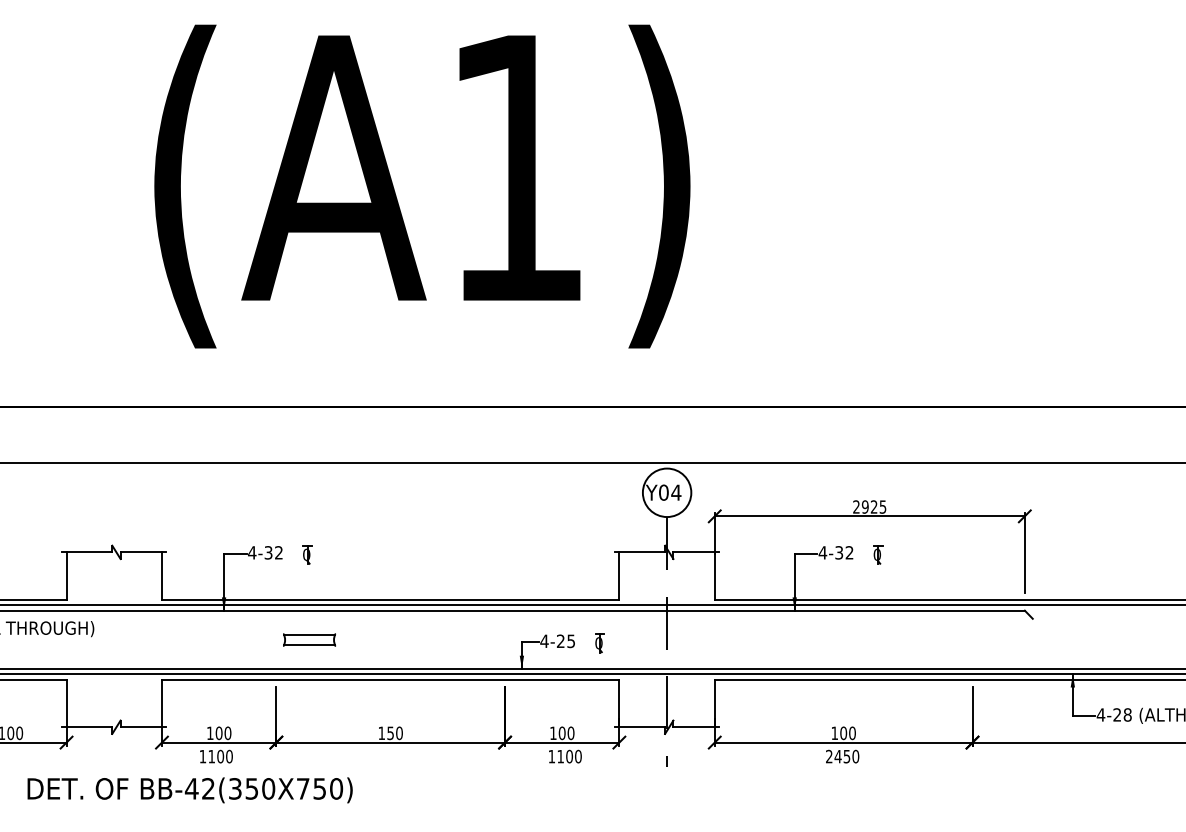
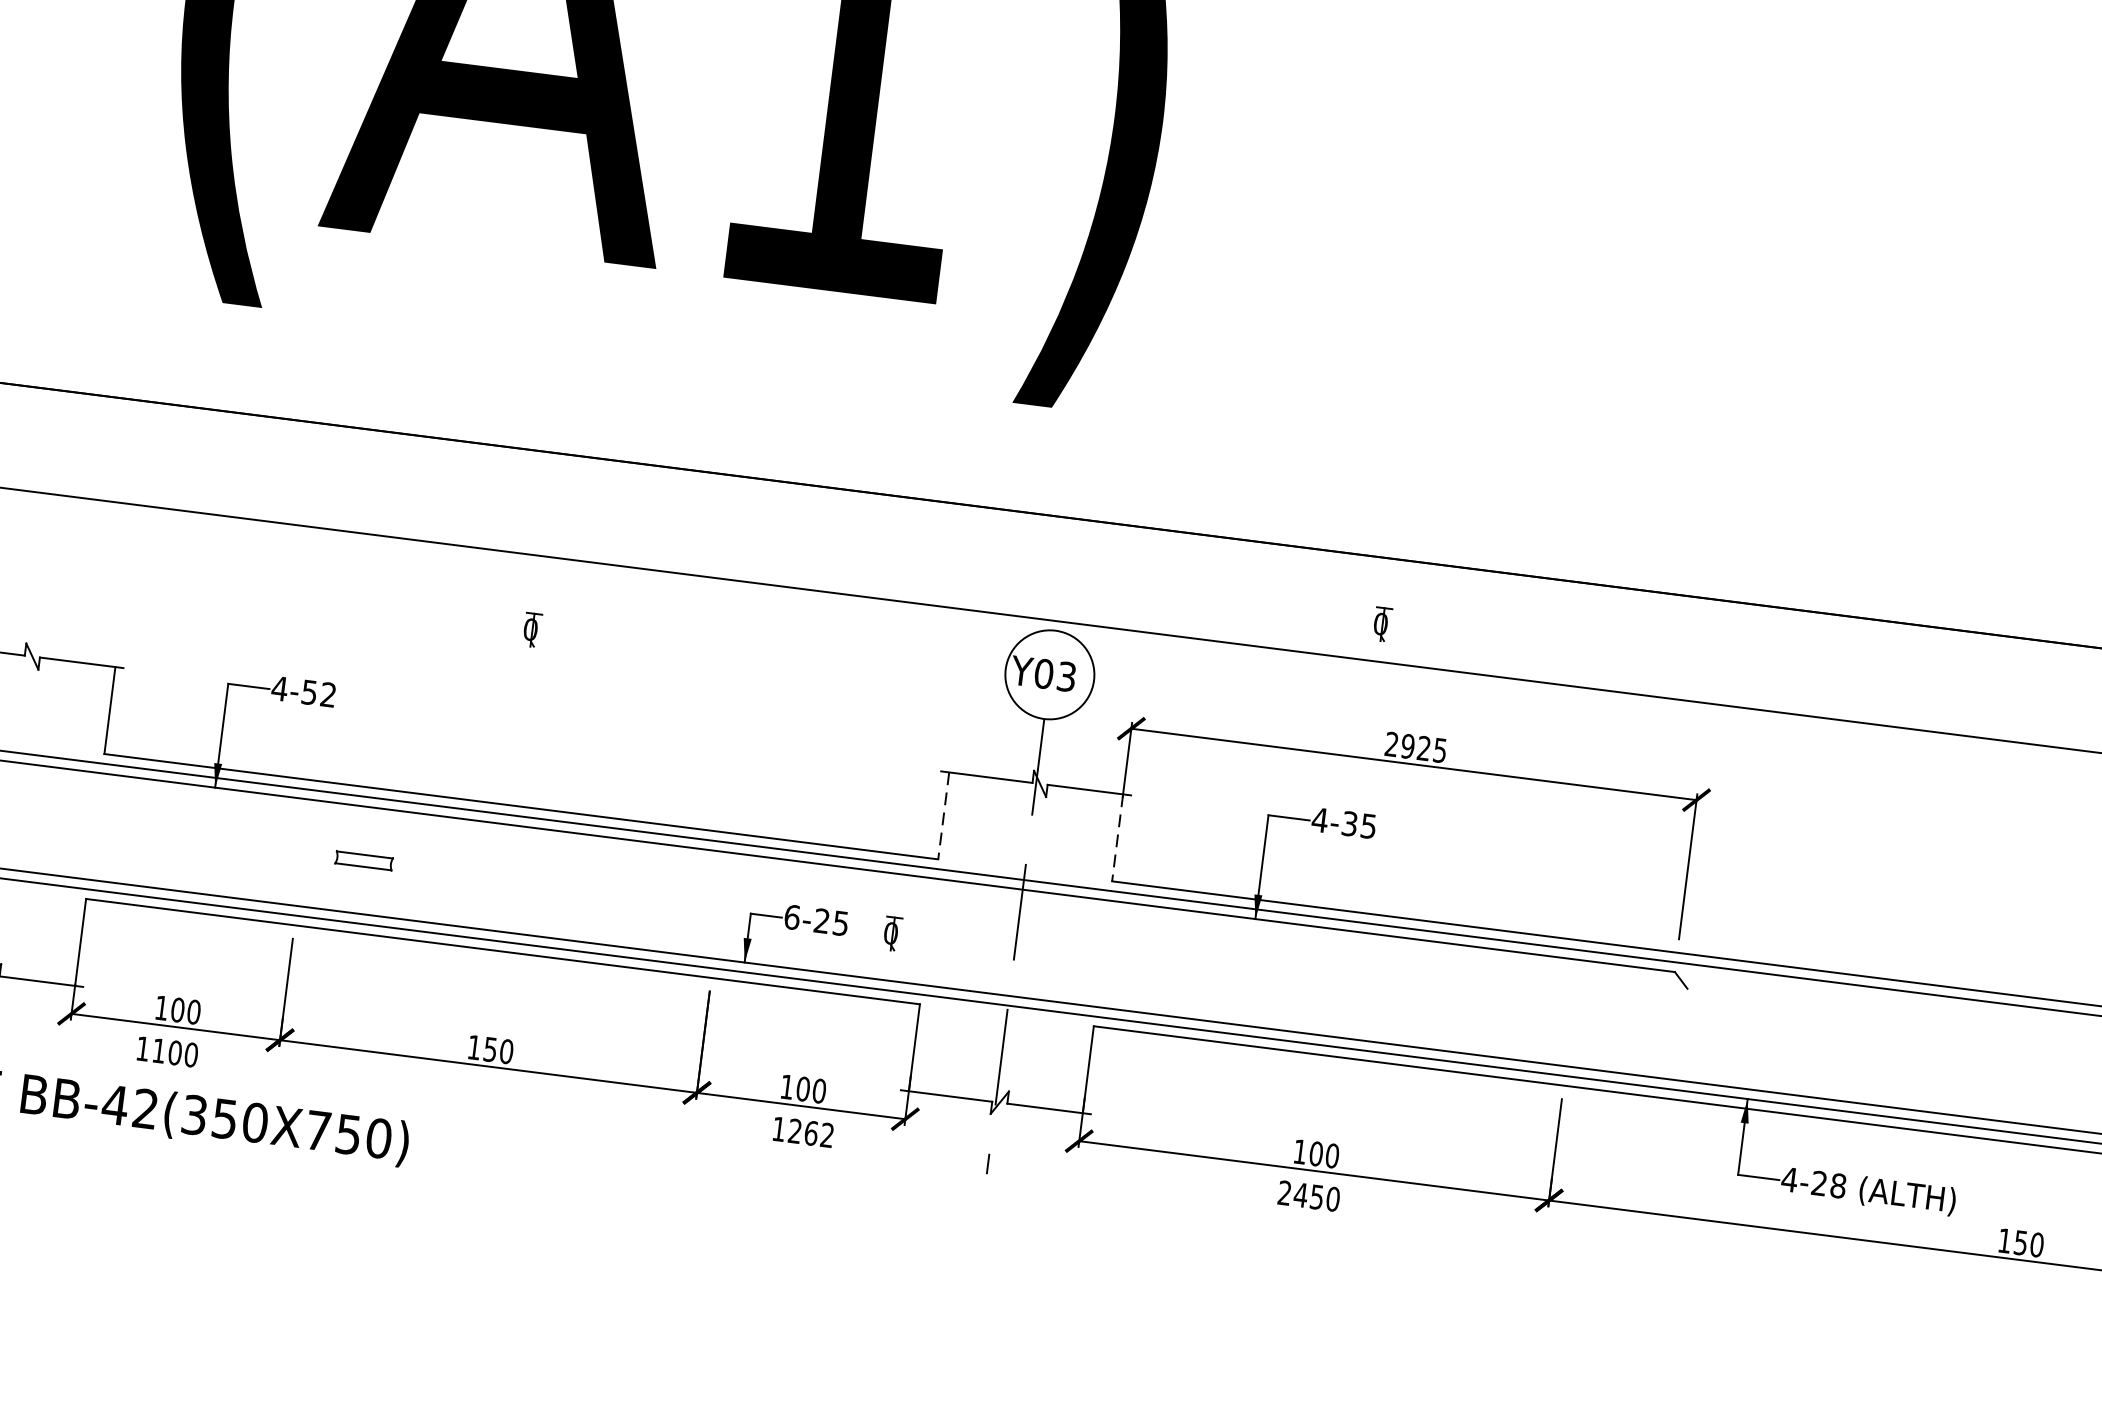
text: (676, 492) -> (1067, 676), Y04 -> Y03
text: (268, 552) -> (309, 691), 4-32 -> 4-52
text: (849, 552) -> (1368, 825), 4-32 -> 4-35
part: (307, 554) -> (532, 629), moved
part: (878, 554) -> (1383, 623), moved
line: (619, 576) -> (943, 816), solid -> dashed
line: (714, 576) -> (1117, 838), solid -> dashed
part: (309, 639) -> (364, 859), size x0.6
text: (544, 641) -> (792, 917), 4-25 -> 6-25
text: (569, 756) -> (811, 1133), 1100 -> 1262

